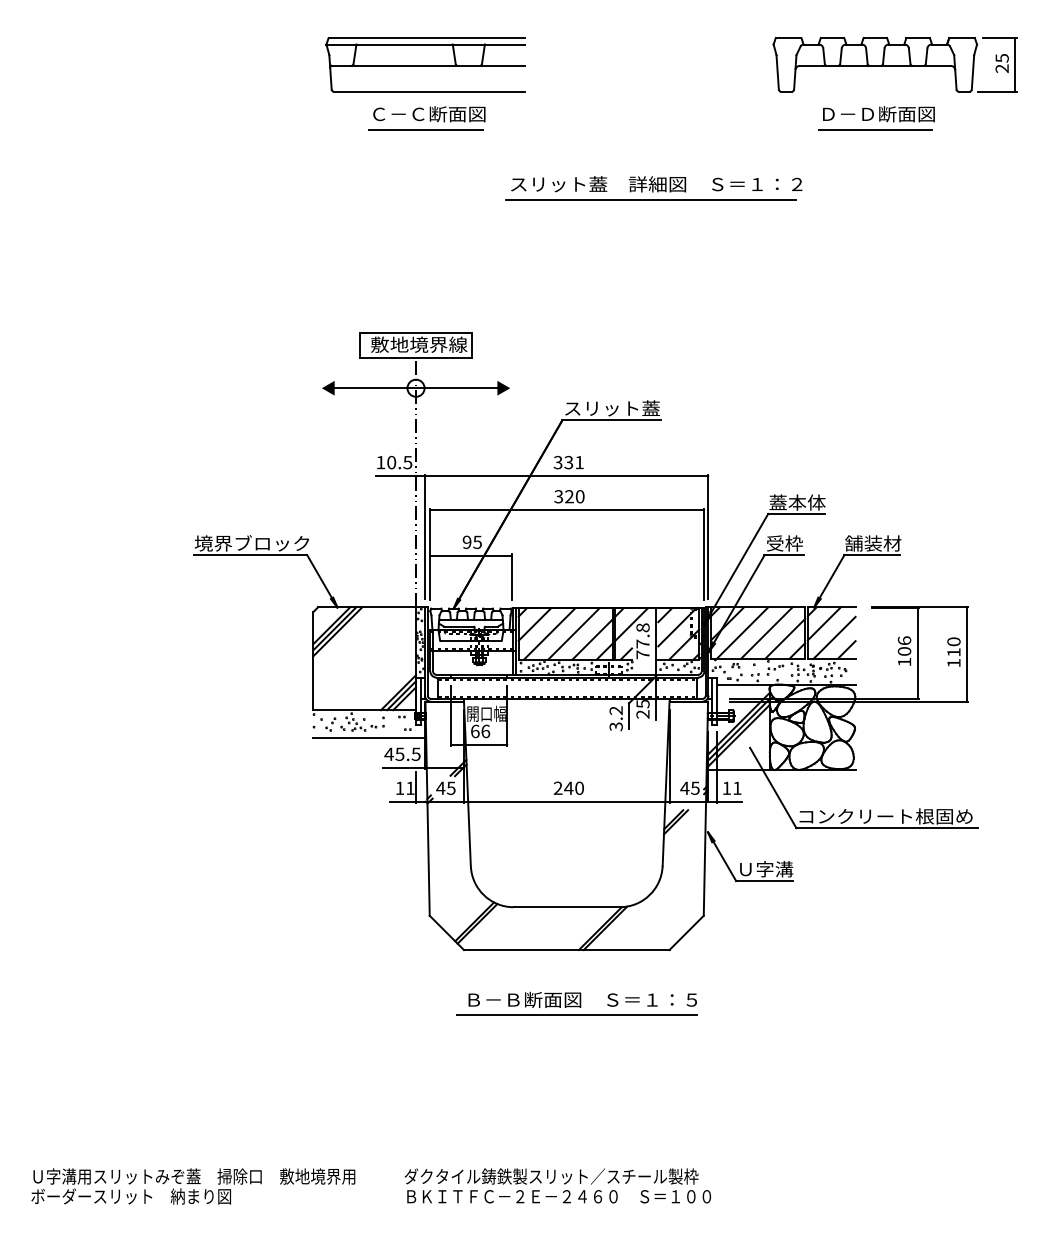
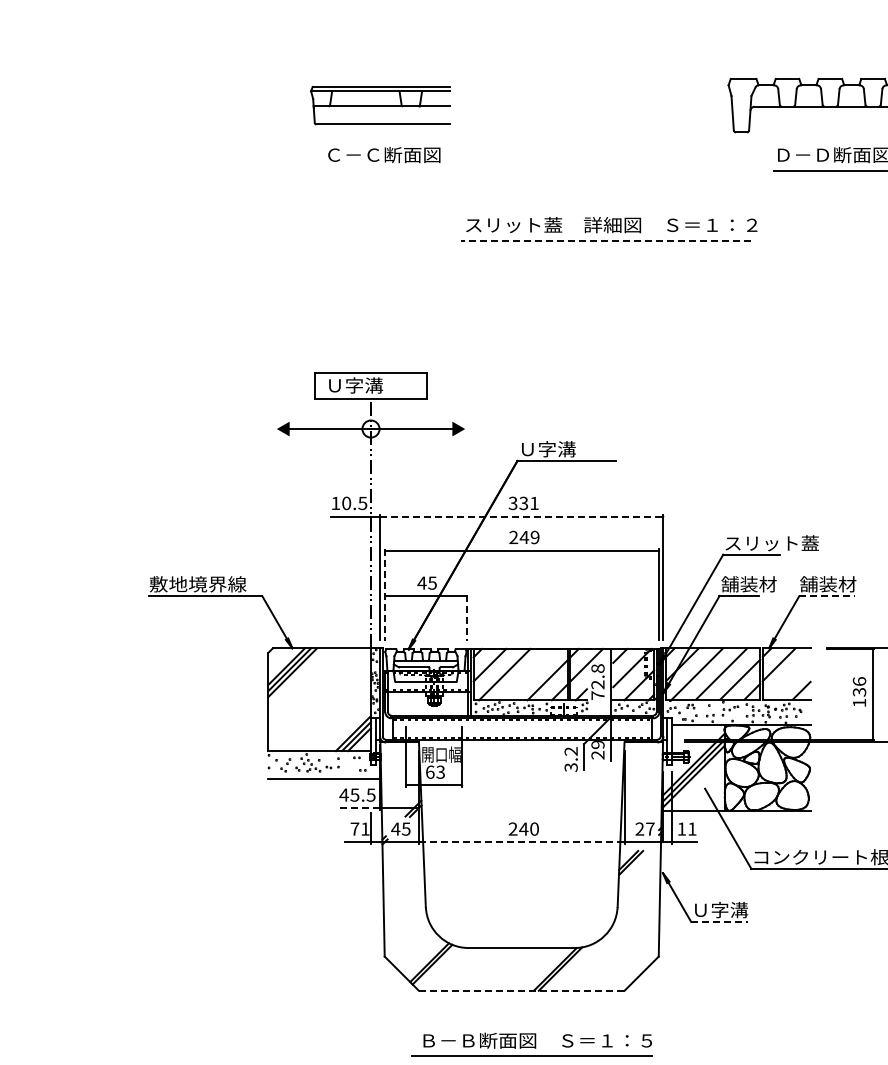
part: (425, 64) -> (380, 105), size x0.7
line: (425, 129) -> (380, 170), removed
line: (651, 199) -> (606, 240), solid -> dashed
text: (419, 344) -> (374, 385), 敷地境界線 -> Ｕ字溝
text: (612, 408) -> (567, 449), スリット蓋 -> Ｕ字溝
line: (566, 475) -> (521, 516), solid -> dashed
text: (569, 496) -> (524, 537), 320 -> 249
text: (816, 502) -> (771, 543), 蓋本体 -> スリット蓋
text: (466, 542) -> (421, 583), 95 -> 45
text: (251, 543) -> (206, 584), 境界ブロック -> 敷地境界線
text: (793, 543) -> (748, 584), 受枠 -> 舗装材
line: (430, 554) -> (385, 595), solid -> dashed
line: (872, 555) -> (827, 596), solid -> dashed
line: (511, 577) -> (466, 618), solid -> dashed
line: (573, 633) -> (528, 674), removed
line: (834, 637) -> (789, 678), removed
text: (642, 643) -> (597, 684), 77.8 -> 72.8
text: (904, 651) -> (859, 692), 106 -> 136
text: (642, 704) -> (597, 745), 25 -> 29
text: (485, 731) -> (440, 772), 66 -> 63
line: (403, 767) -> (358, 808), solid -> dashed
text: (399, 787) -> (354, 828), 11 -> 71
text: (689, 787) -> (644, 828), 45 -> 27
line: (566, 801) -> (521, 842), solid -> dashed
line: (764, 881) -> (719, 922), solid -> dashed
line: (566, 950) -> (521, 991), solid -> dashed

